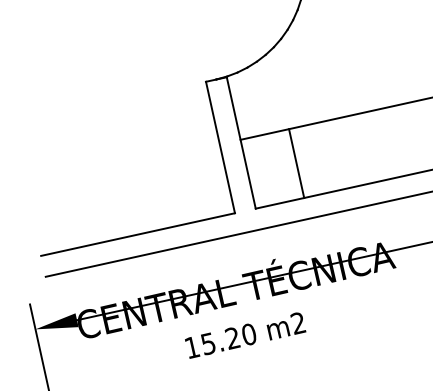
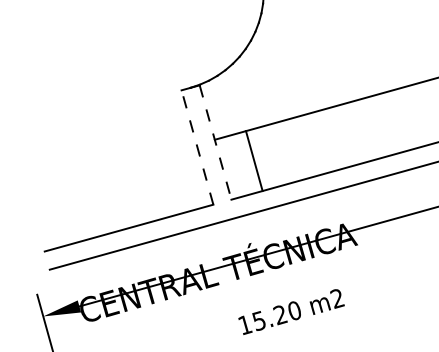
line: (241, 142) -> (215, 142), solid -> dashed
line: (220, 147) -> (197, 147), solid -> dashed
line: (295, 164) -> (253, 161), moved
text: (245, 335) -> (291, 311), moved

